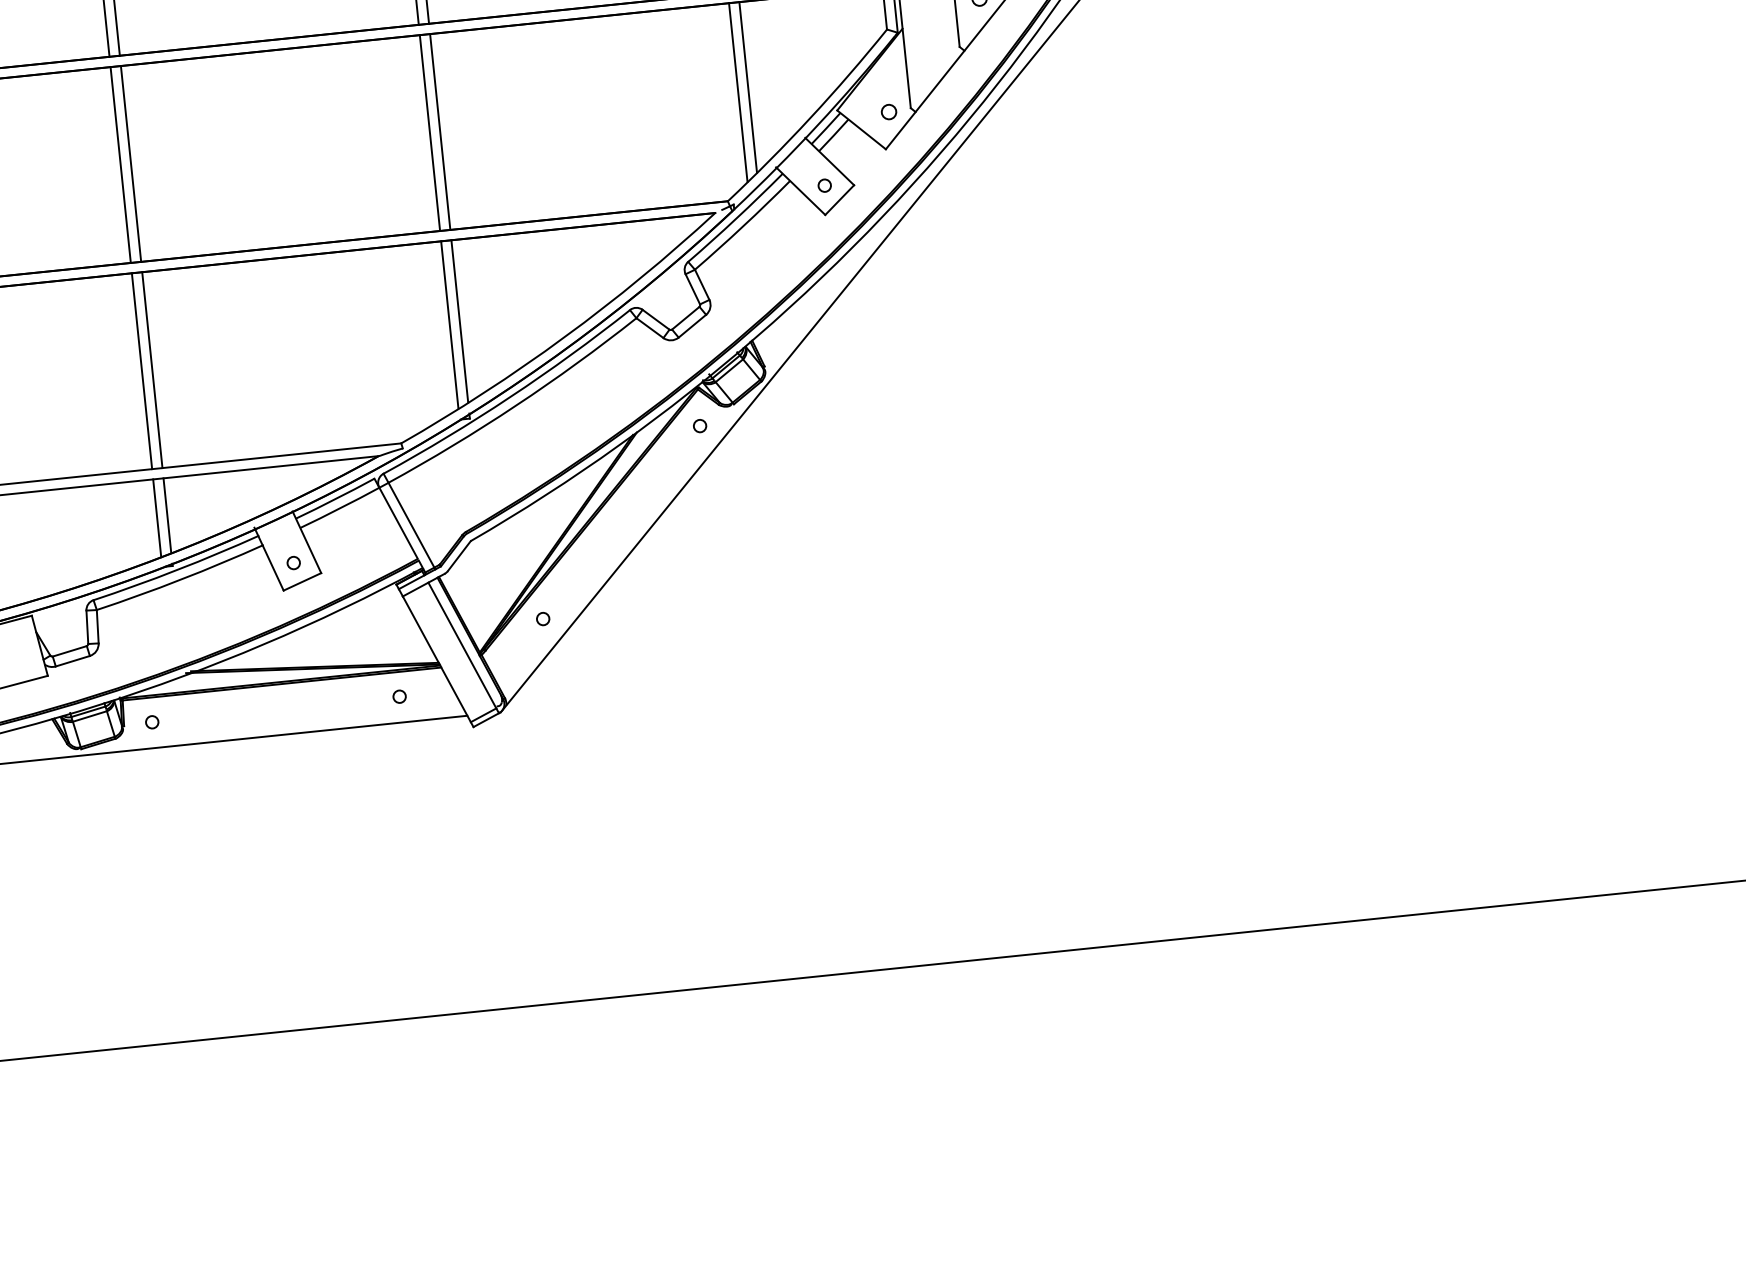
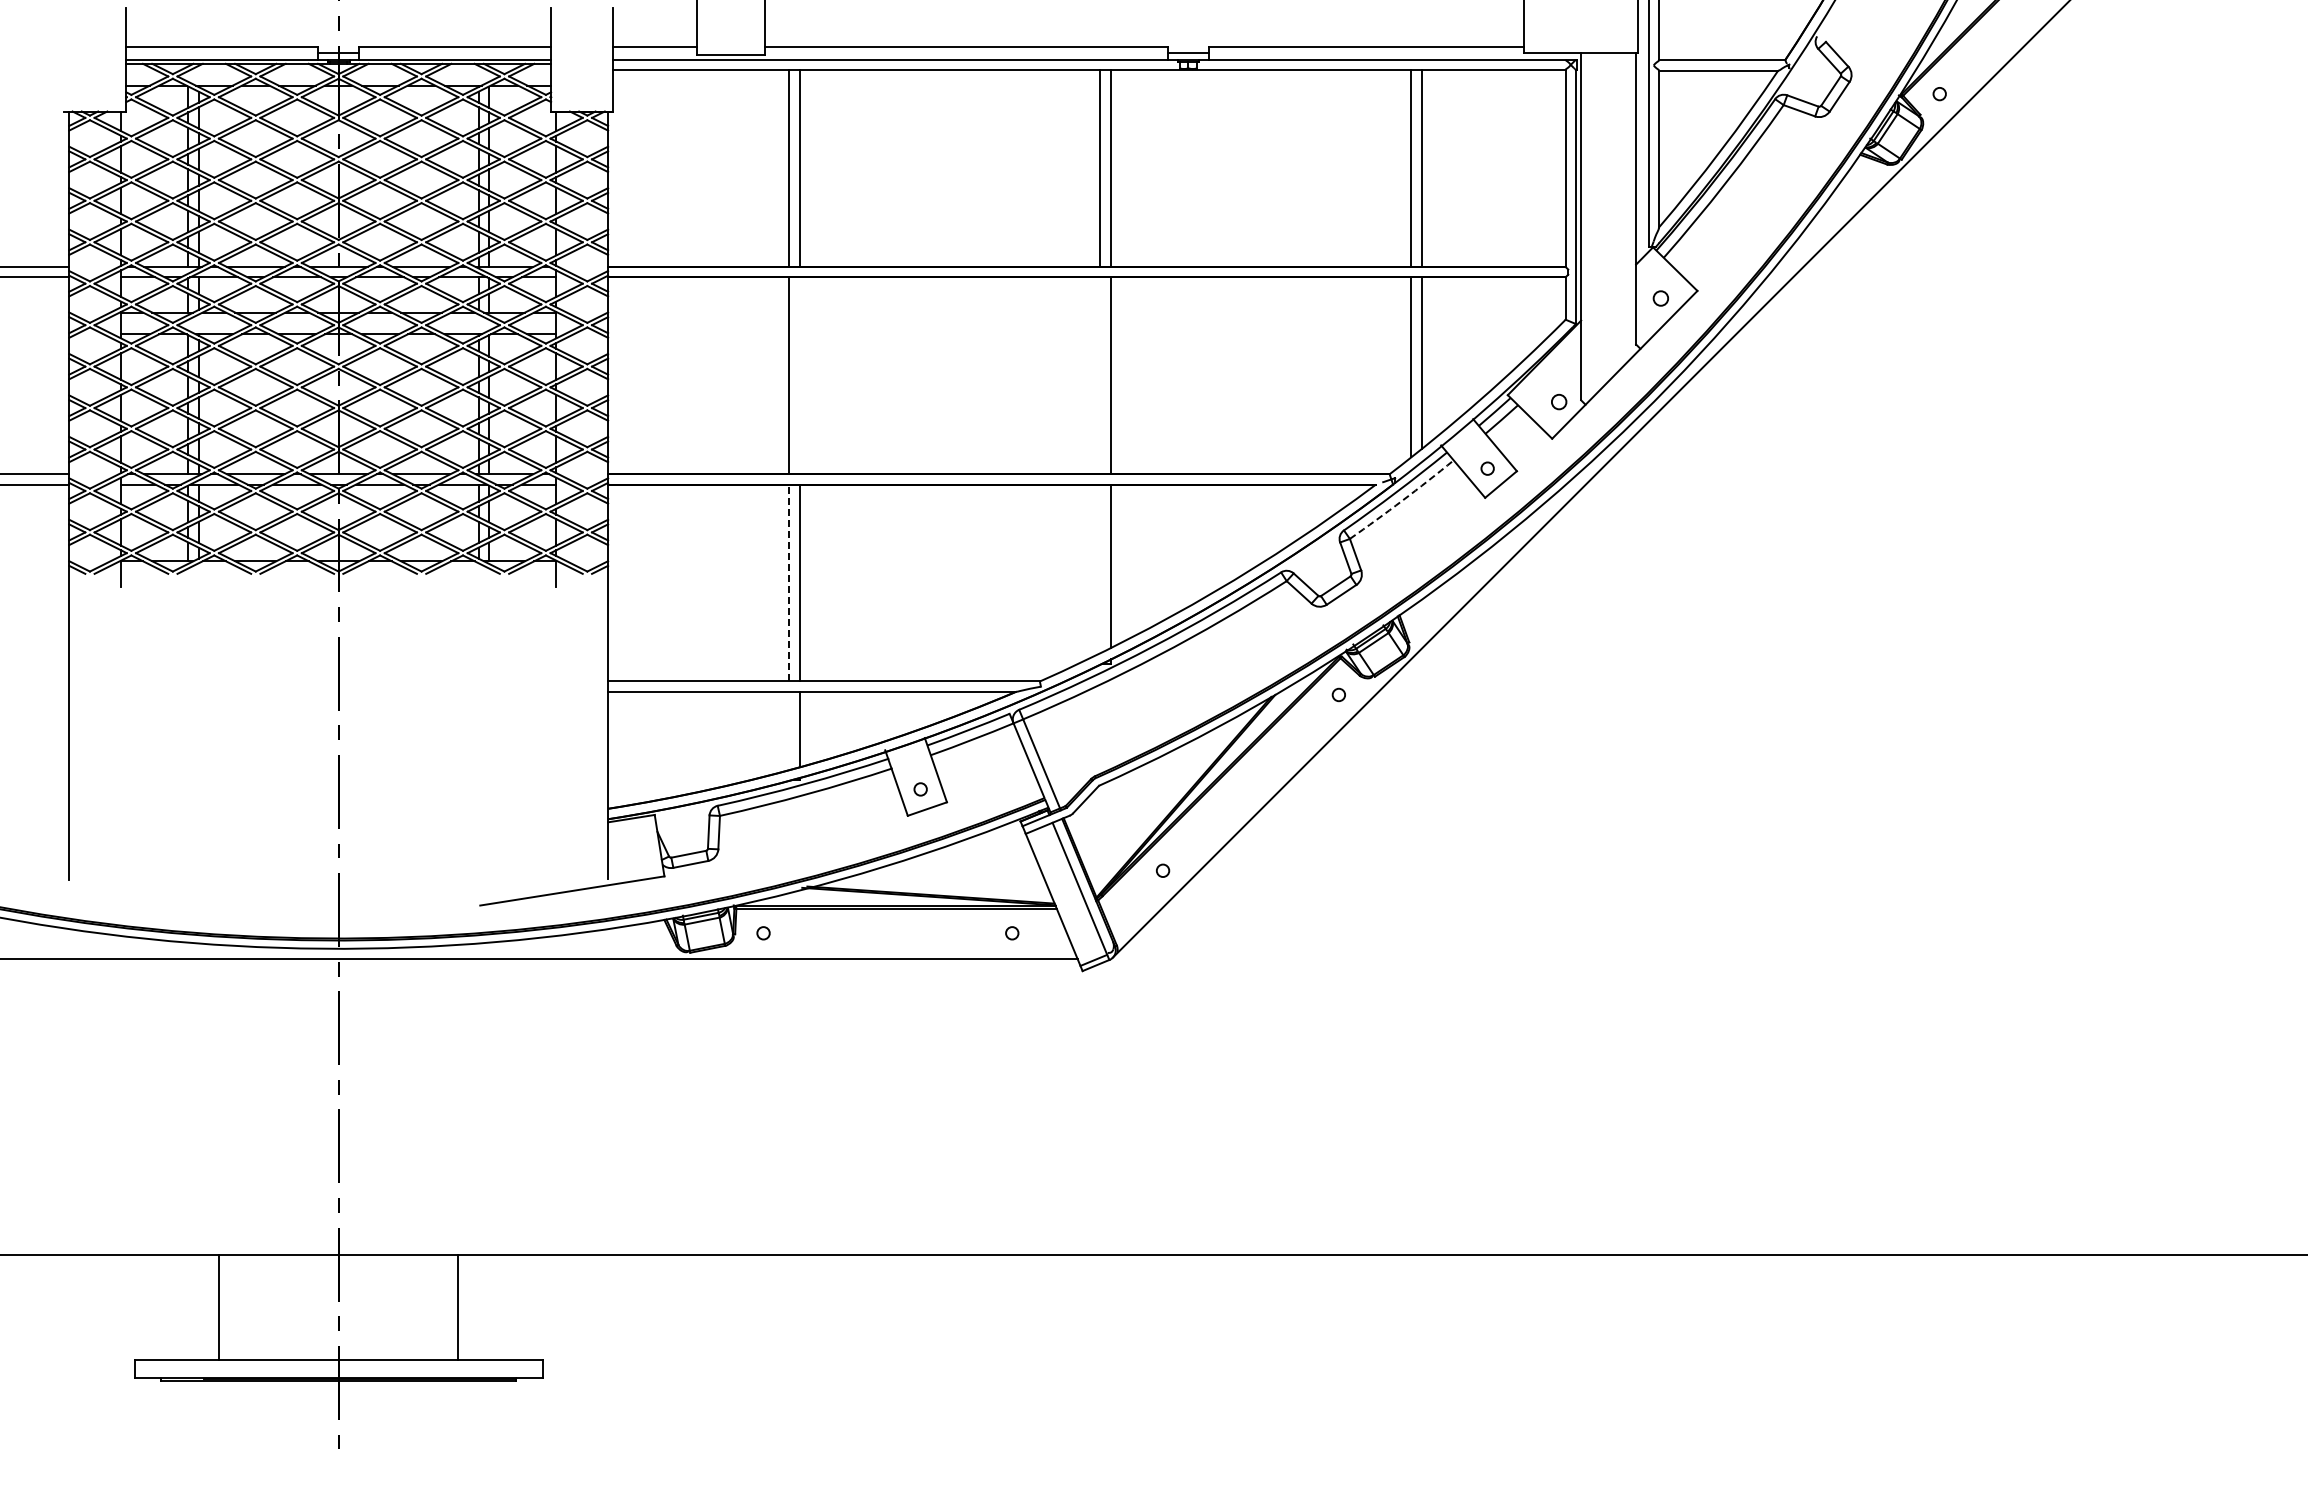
line: (430, 132) -> (1100, 375), removed
line: (130, 163) -> (799, 375), removed
arc: (743, 226) -> (1402, 500), solid -> dashed
line: (449, 324) -> (1100, 568), removed
line: (142, 370) -> (789, 582), solid -> dashed
line: (157, 517) -> (789, 730), removed

